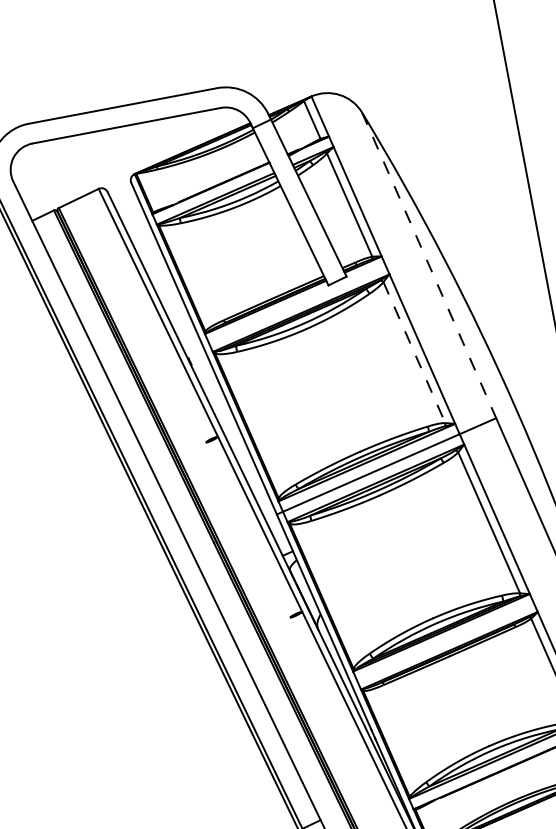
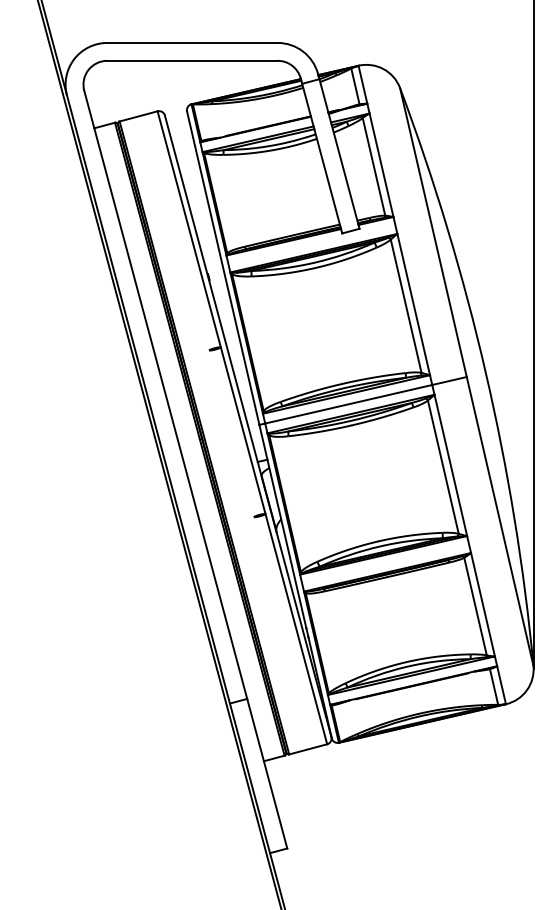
line: (429, 266) -> (433, 233), dashed -> solid
line: (414, 352) -> (406, 306), dashed -> solid

